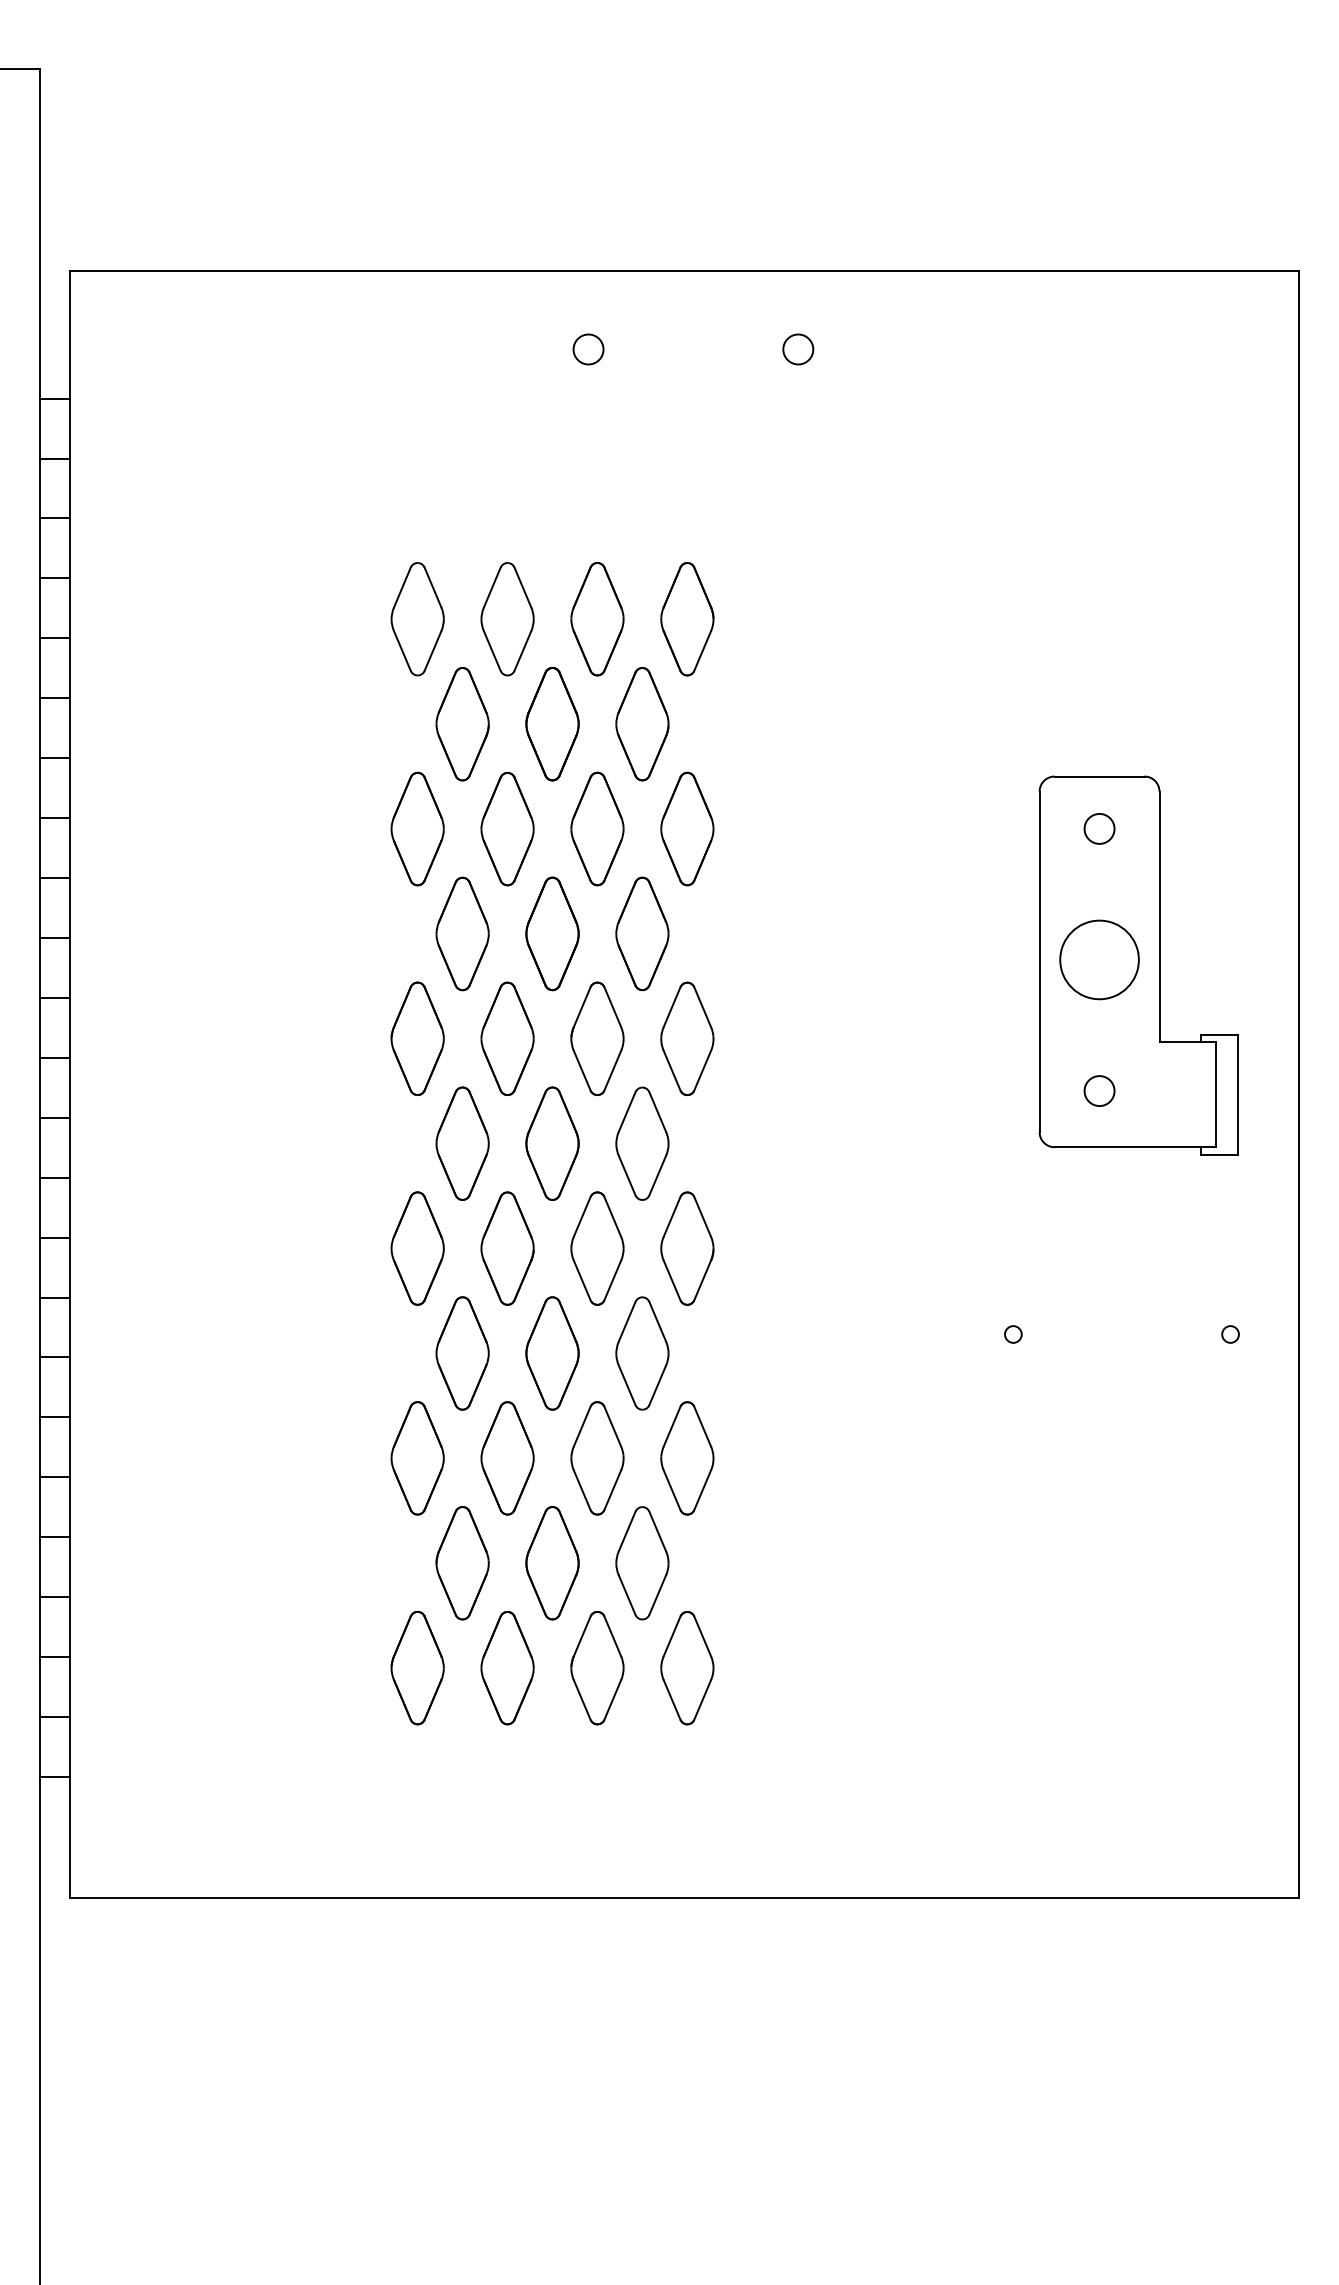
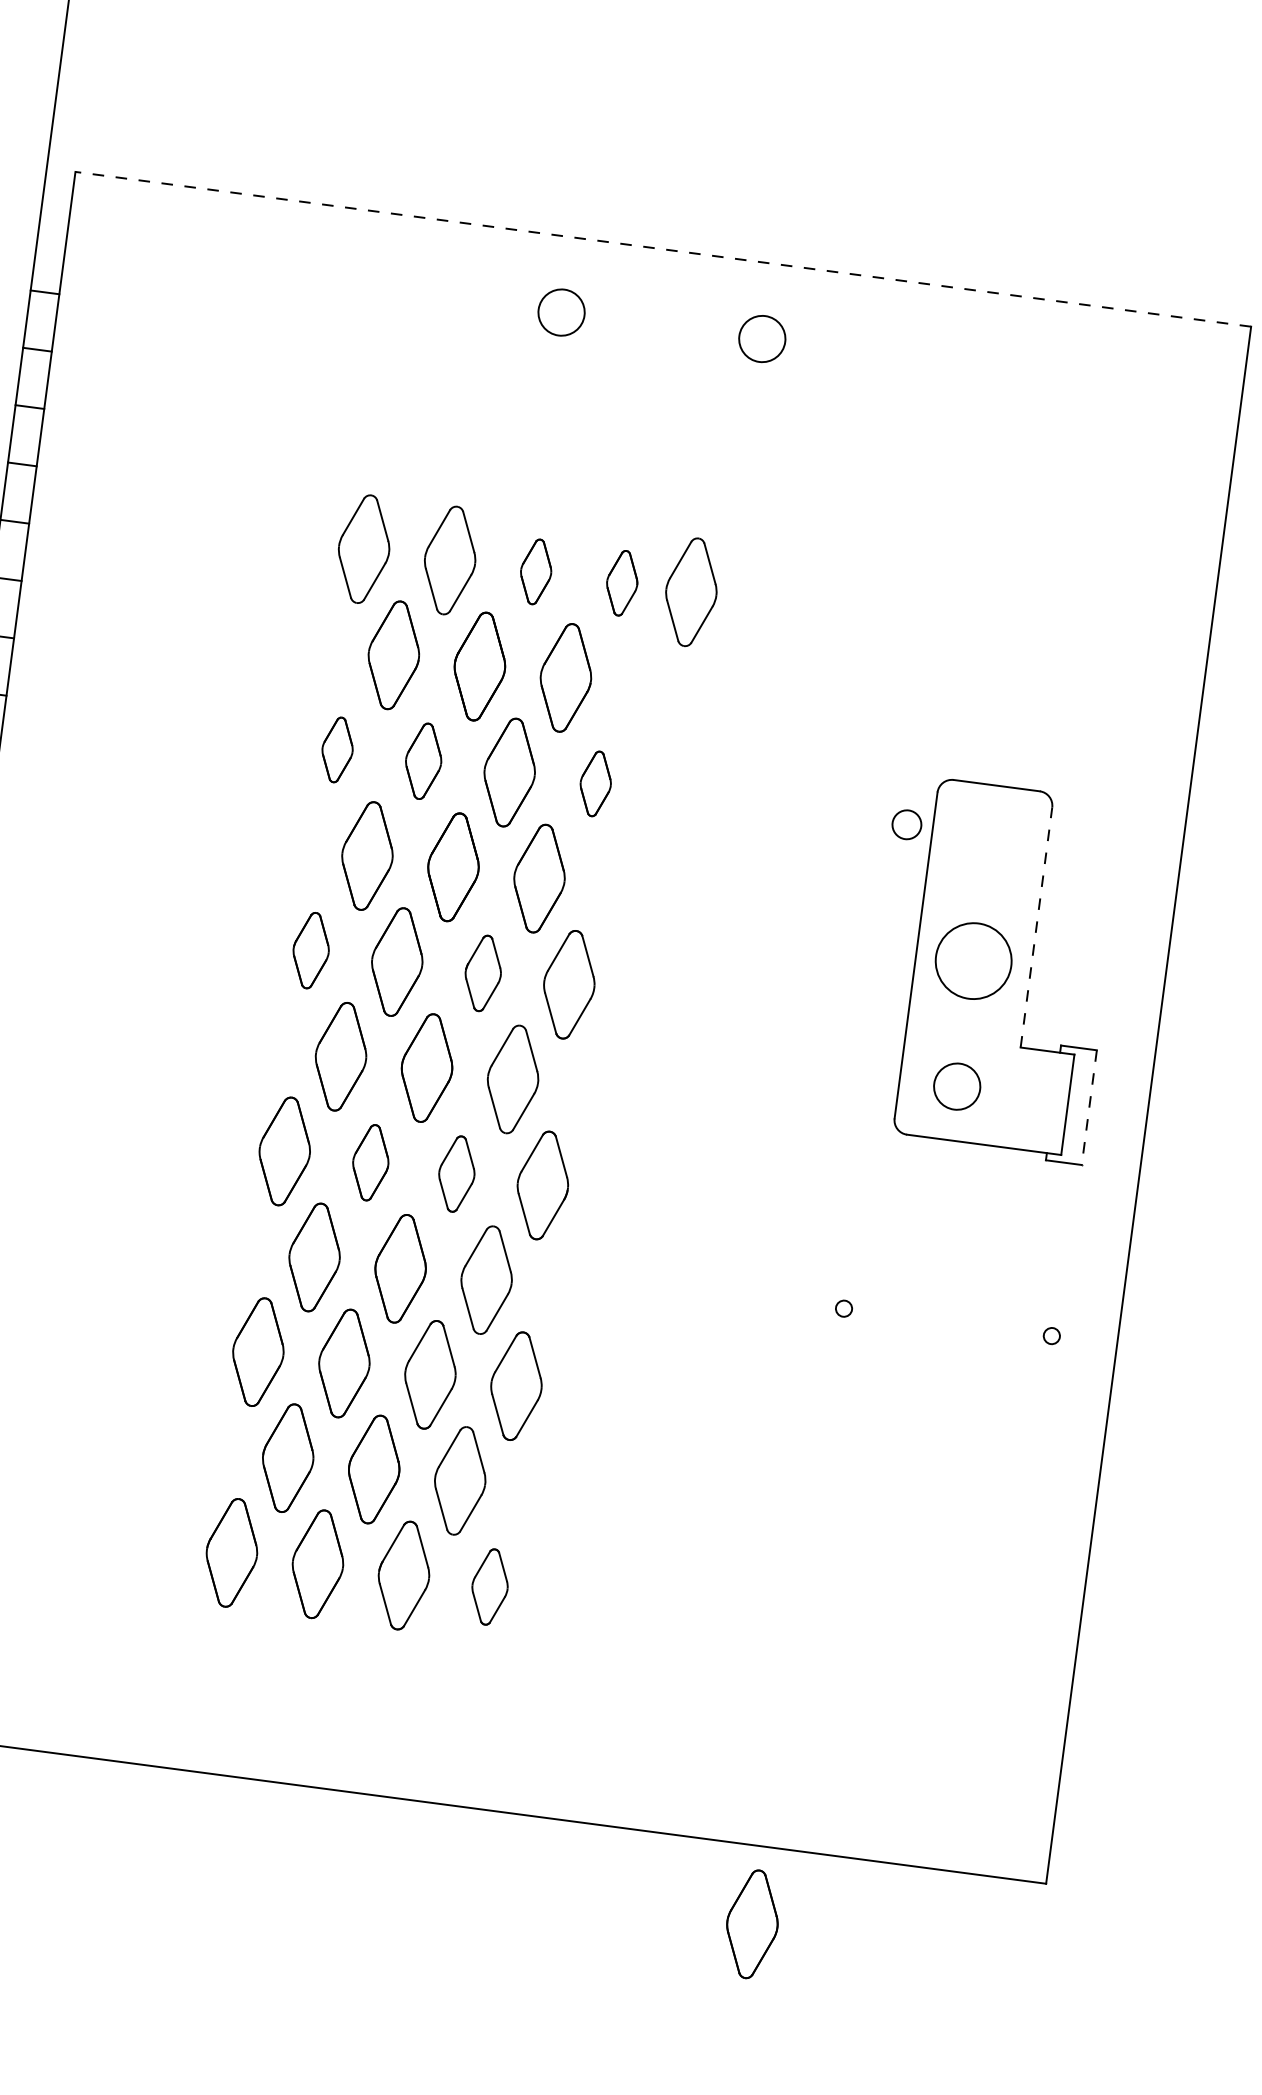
line: (683, 270) -> (662, 248), solid -> dashed
circle: (588, 349) -> (561, 312), size x1.6
circle: (798, 349) -> (762, 339), size x1.6
part: (597, 619) -> (536, 572), size x0.6
part: (687, 619) -> (622, 583), size x0.6
part: (759, 619) -> (691, 592), added
part: (417, 828) -> (337, 749), size x0.6
part: (507, 828) -> (423, 760), size x0.7
part: (687, 828) -> (595, 783), size x0.6
circle: (1099, 828) -> (906, 824), moved
line: (1159, 916) -> (1036, 927), solid -> dashed
part: (417, 1038) -> (311, 950), size x0.7
part: (597, 1038) -> (483, 973), size x0.7
circle: (1099, 1090) -> (957, 1086), size x1.6
line: (1238, 1094) -> (1089, 1107), solid -> dashed
part: (507, 1248) -> (370, 1162), size x0.7
part: (597, 1248) -> (456, 1174), size x0.7
part: (687, 1668) -> (490, 1587), size x0.7
part: (1002, 1979) -> (752, 1924), added

